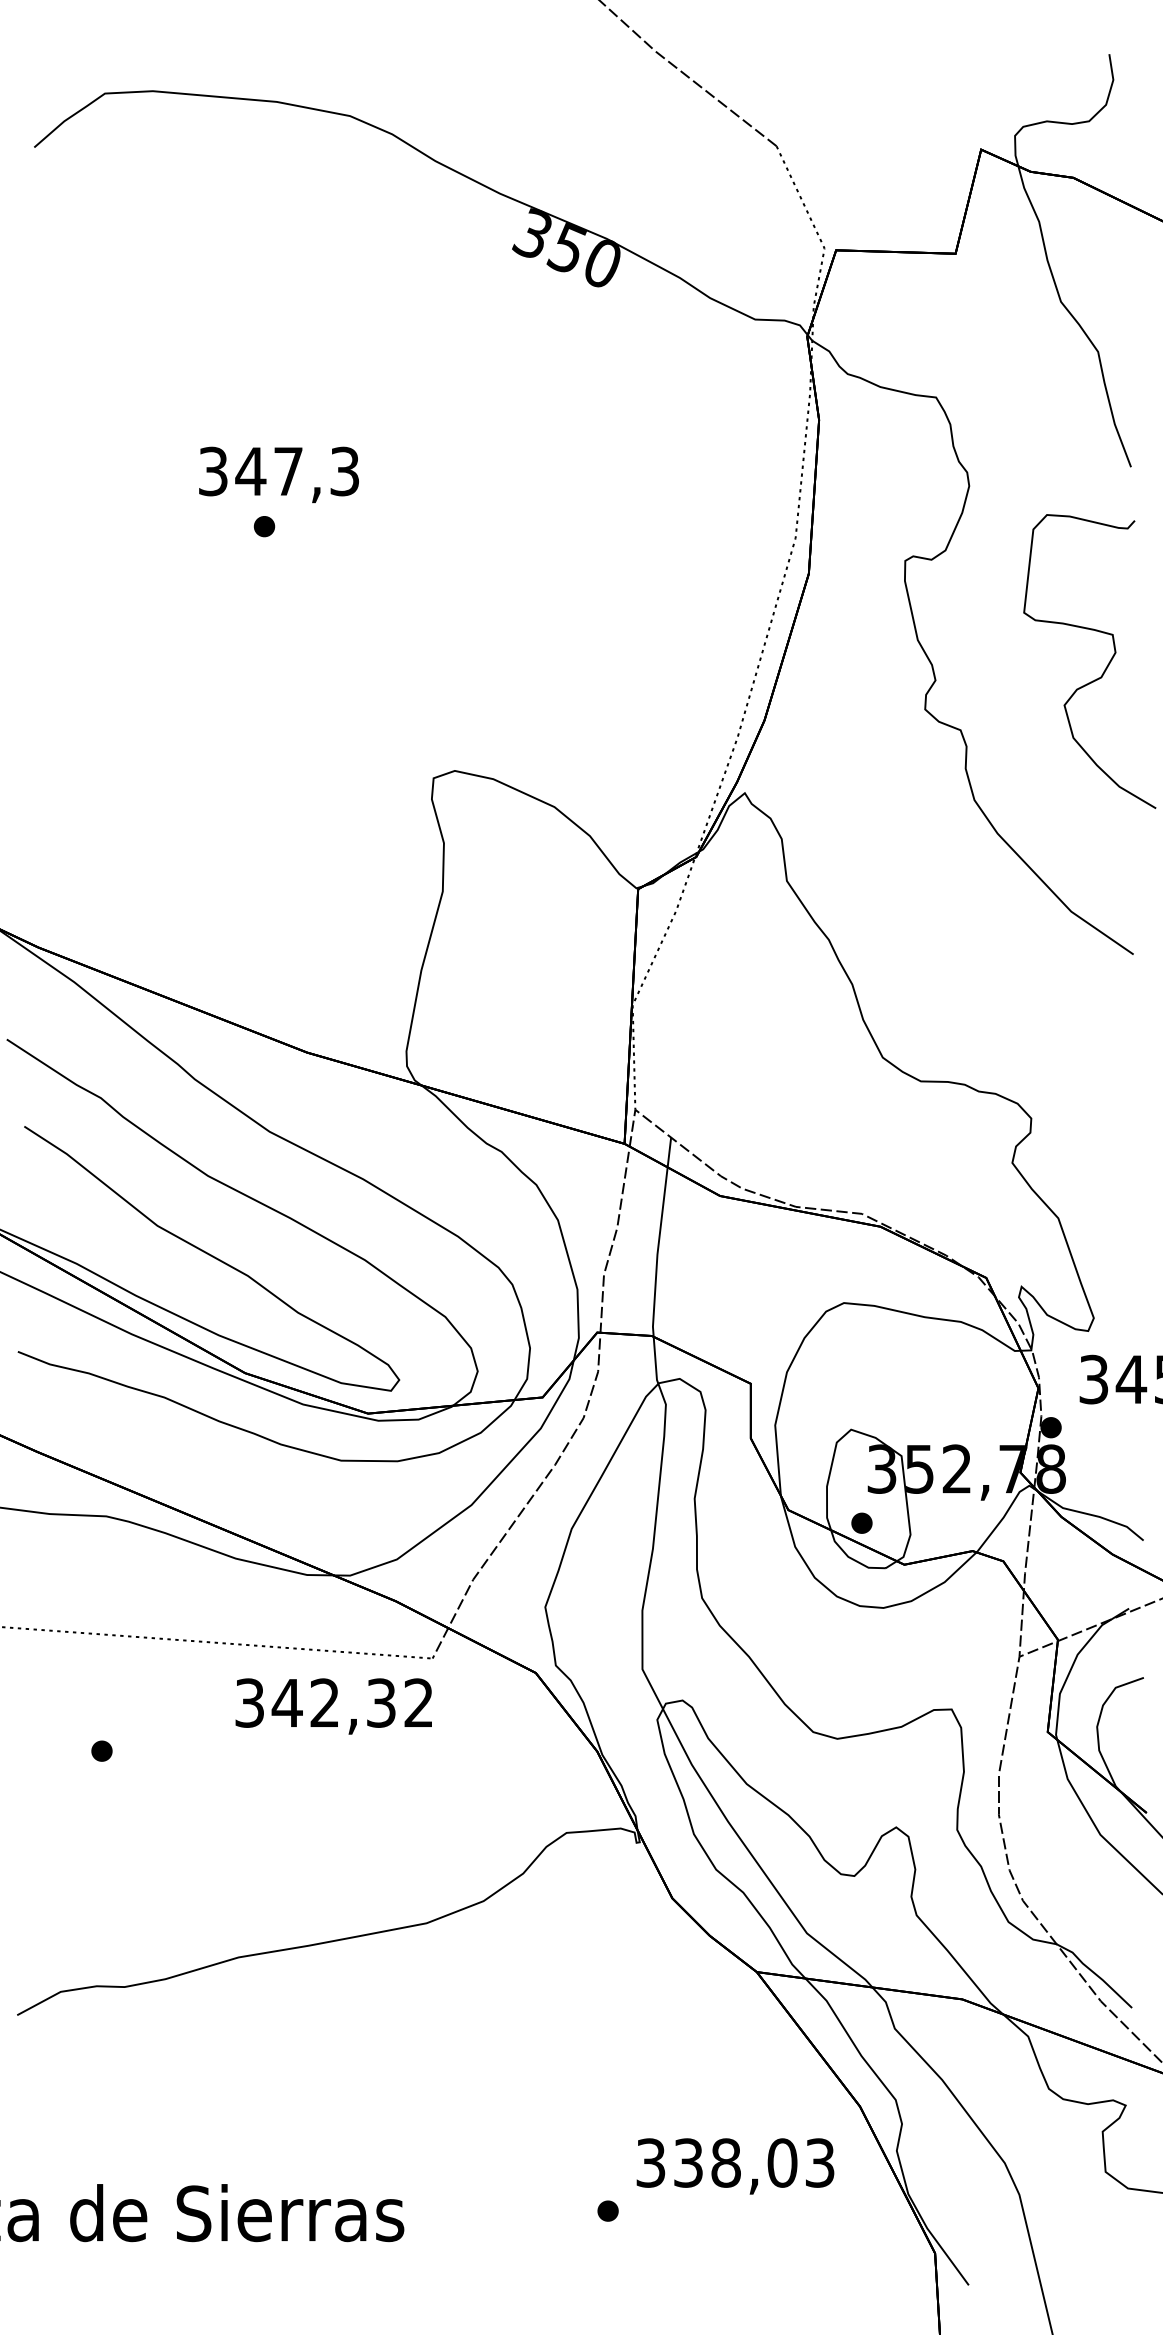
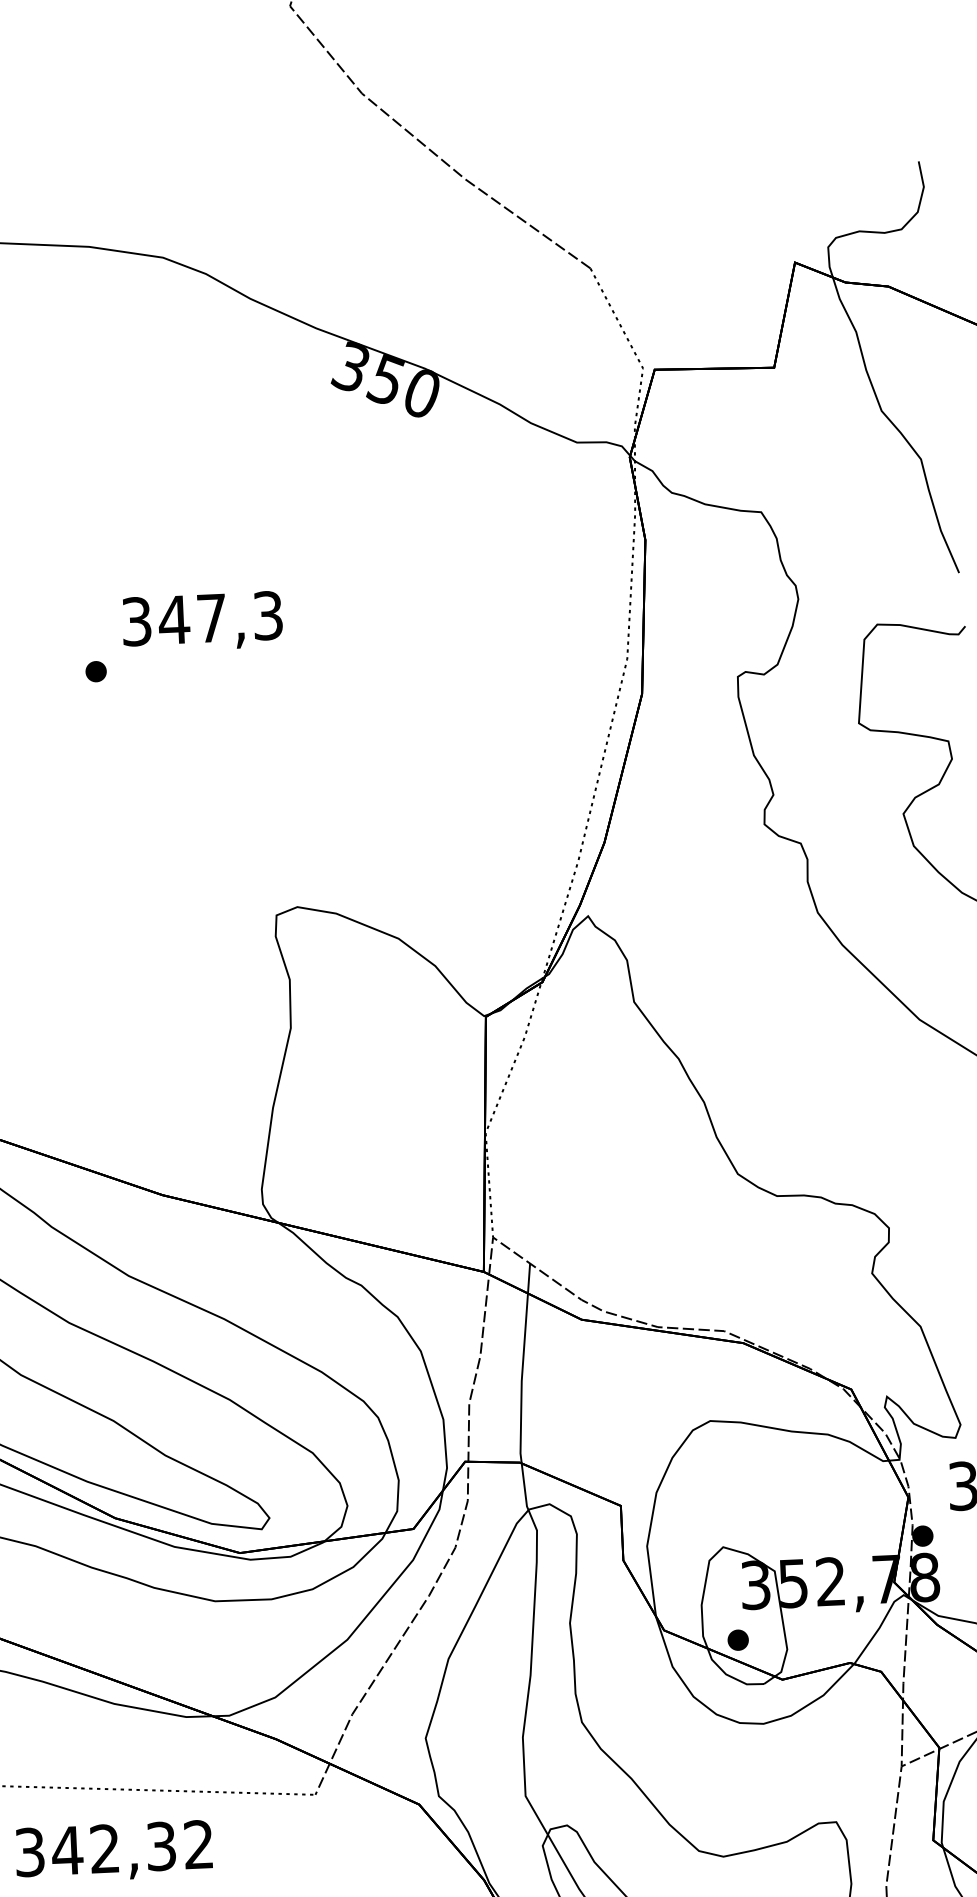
text: (278, 474) -> (202, 621), moved
text: (333, 1706) -> (113, 1851), moved

